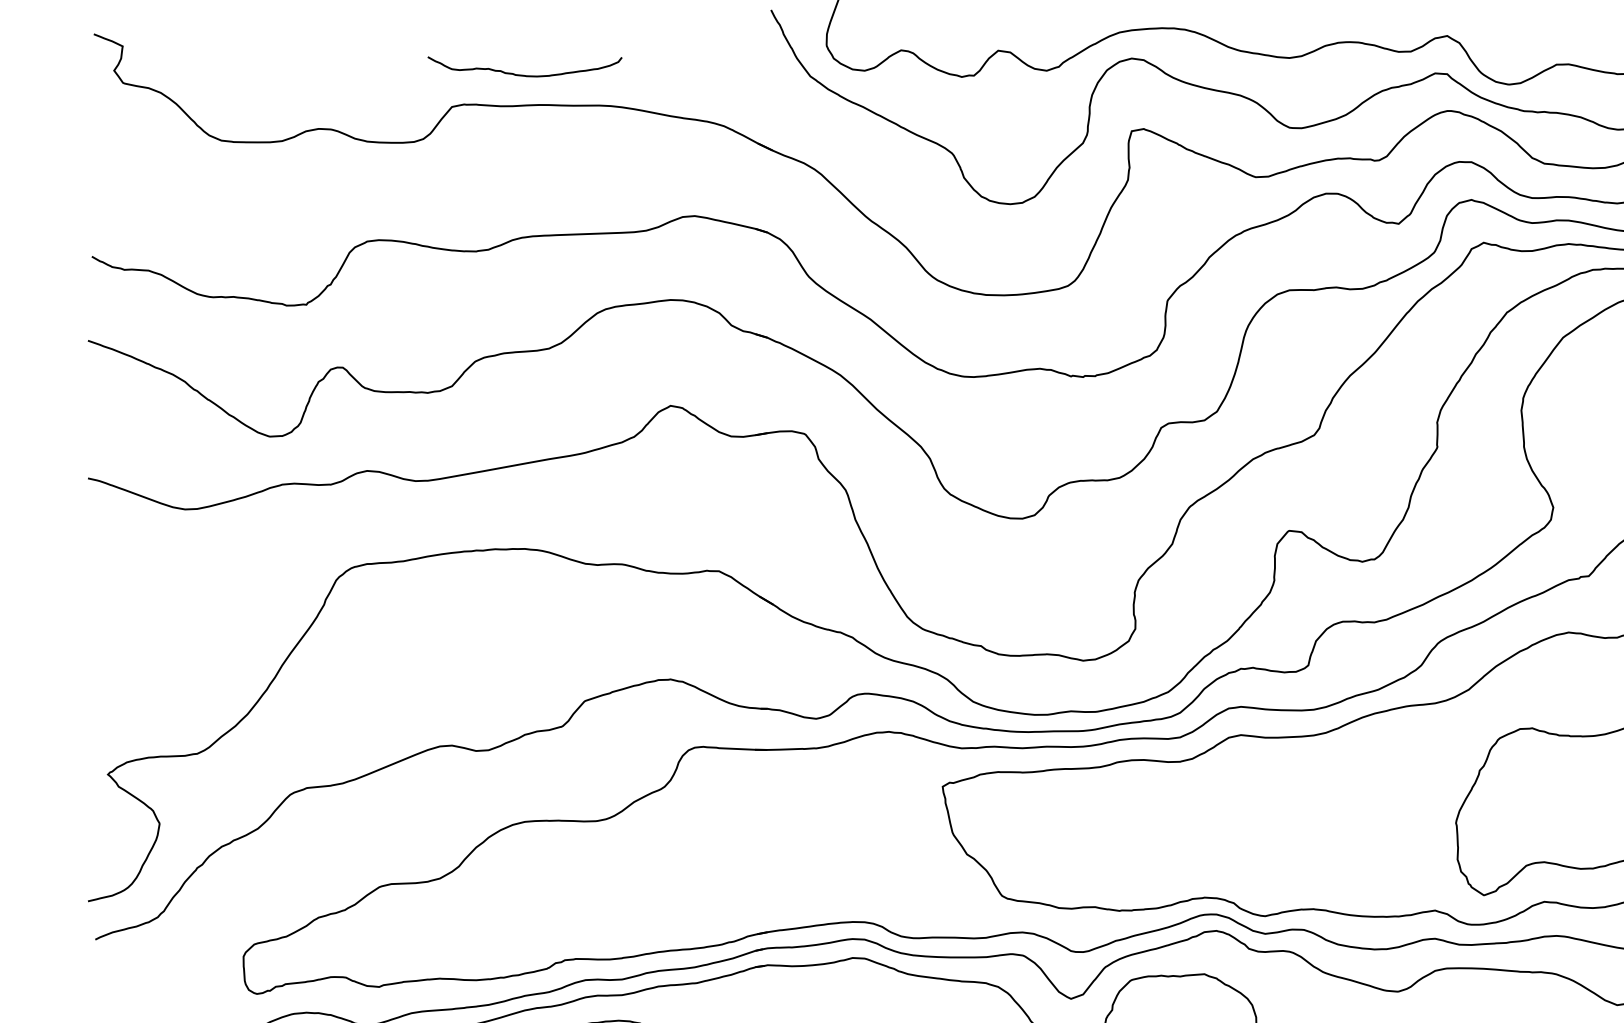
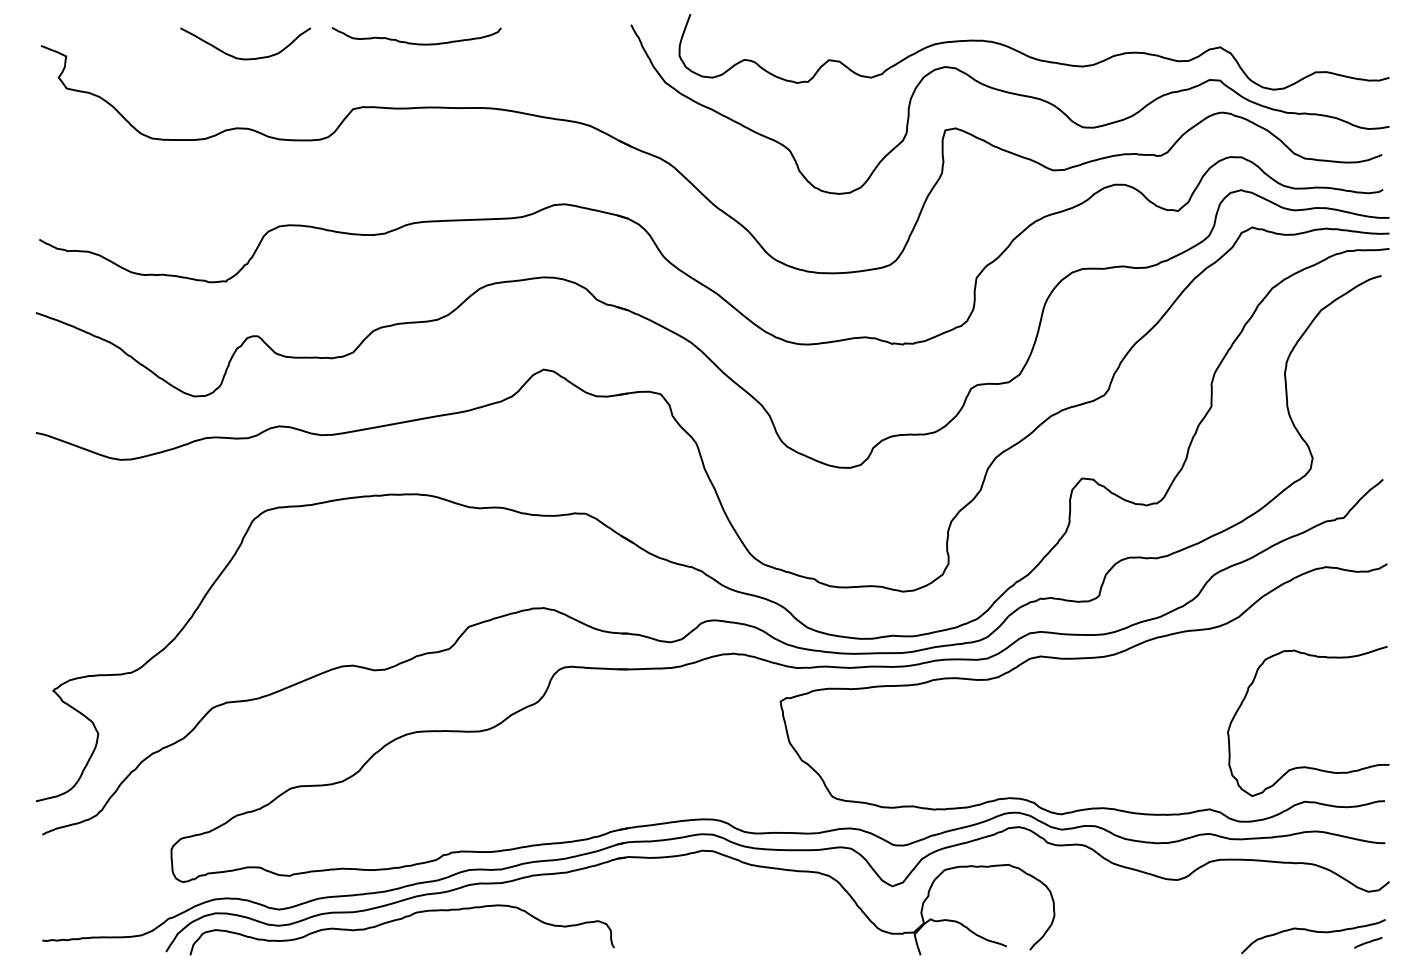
curve: (328, 48) -> (245, 58), added
curve: (521, 74) -> (413, 42), moved

